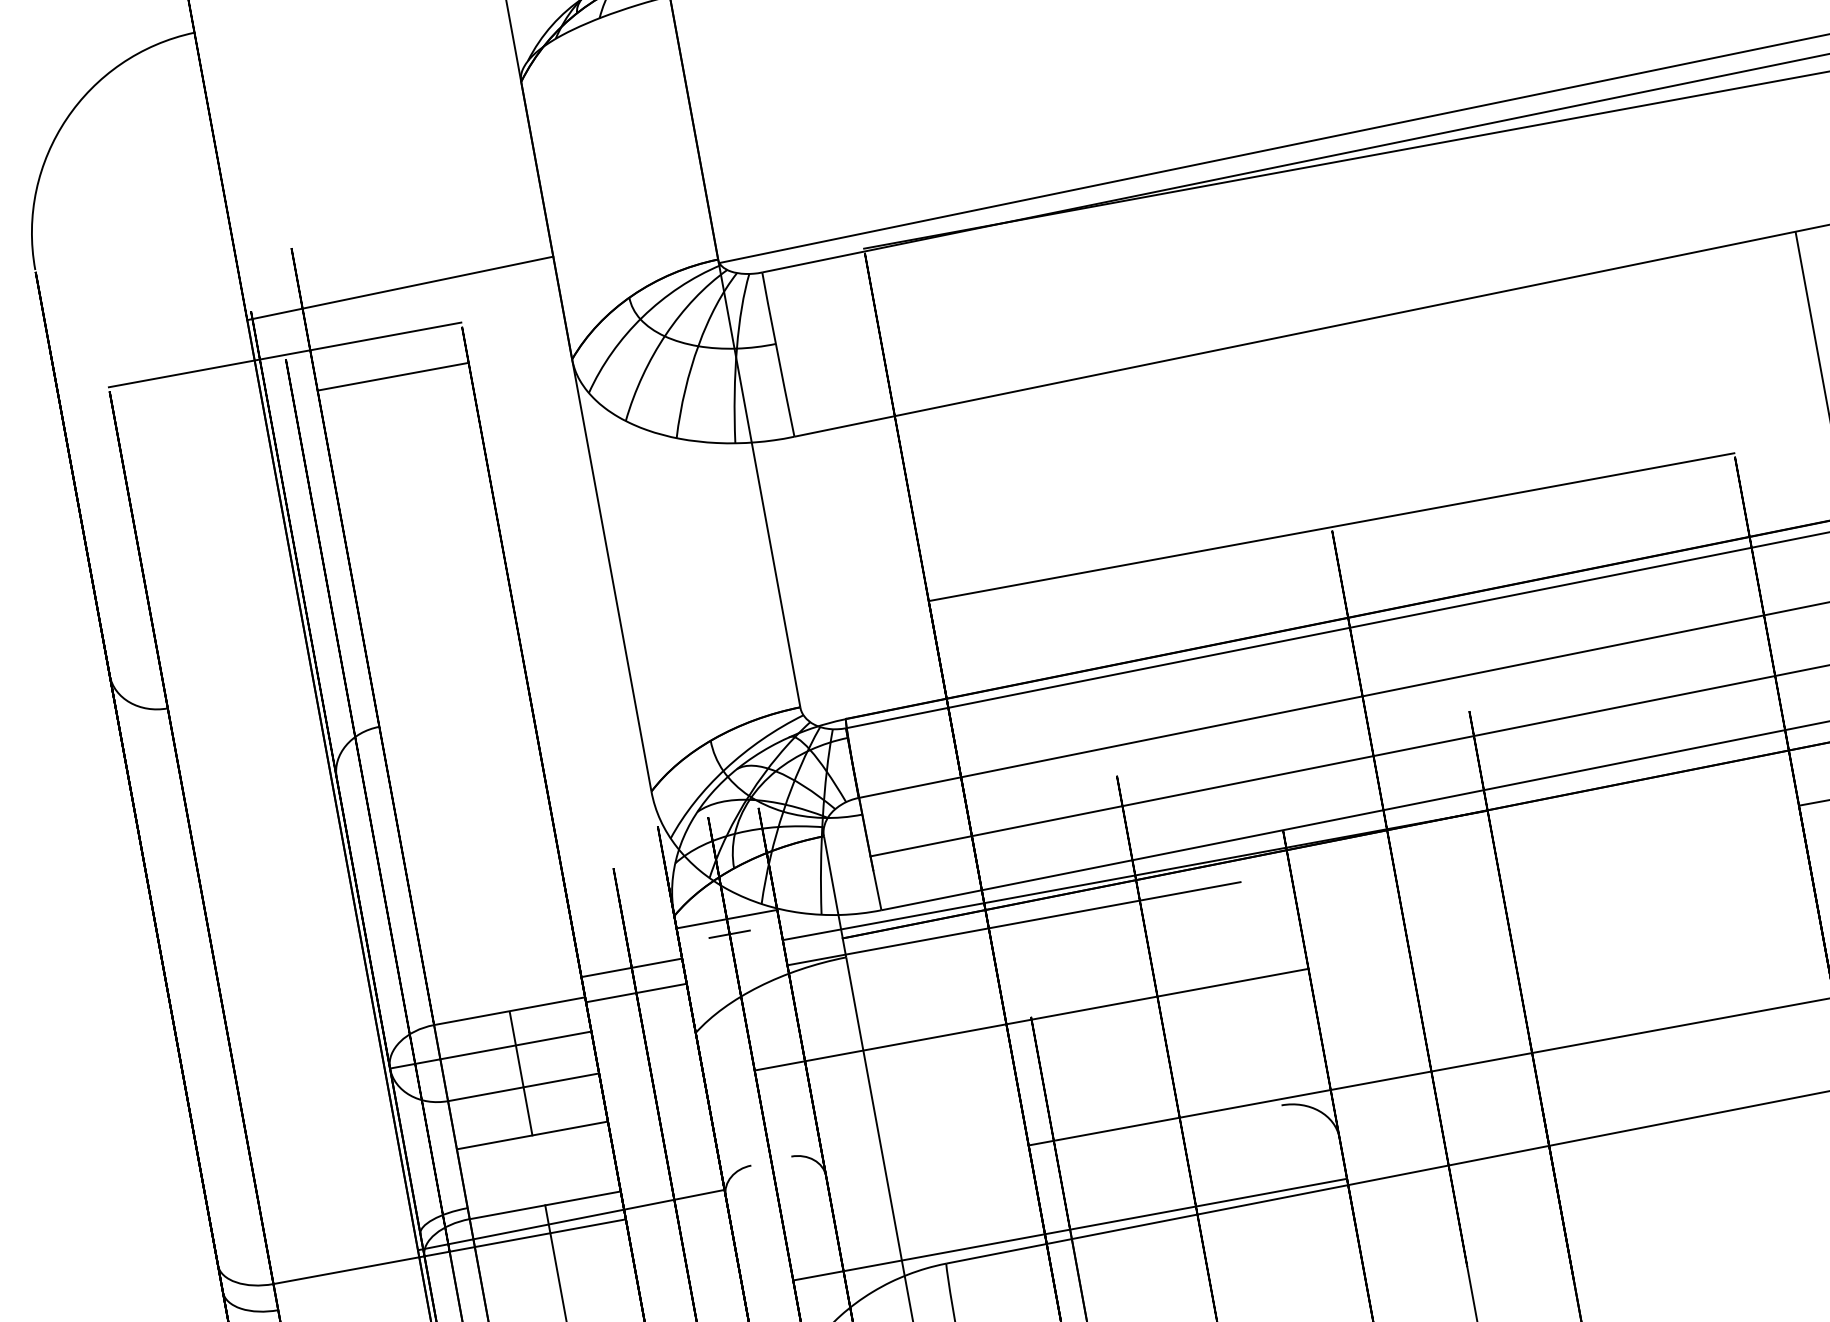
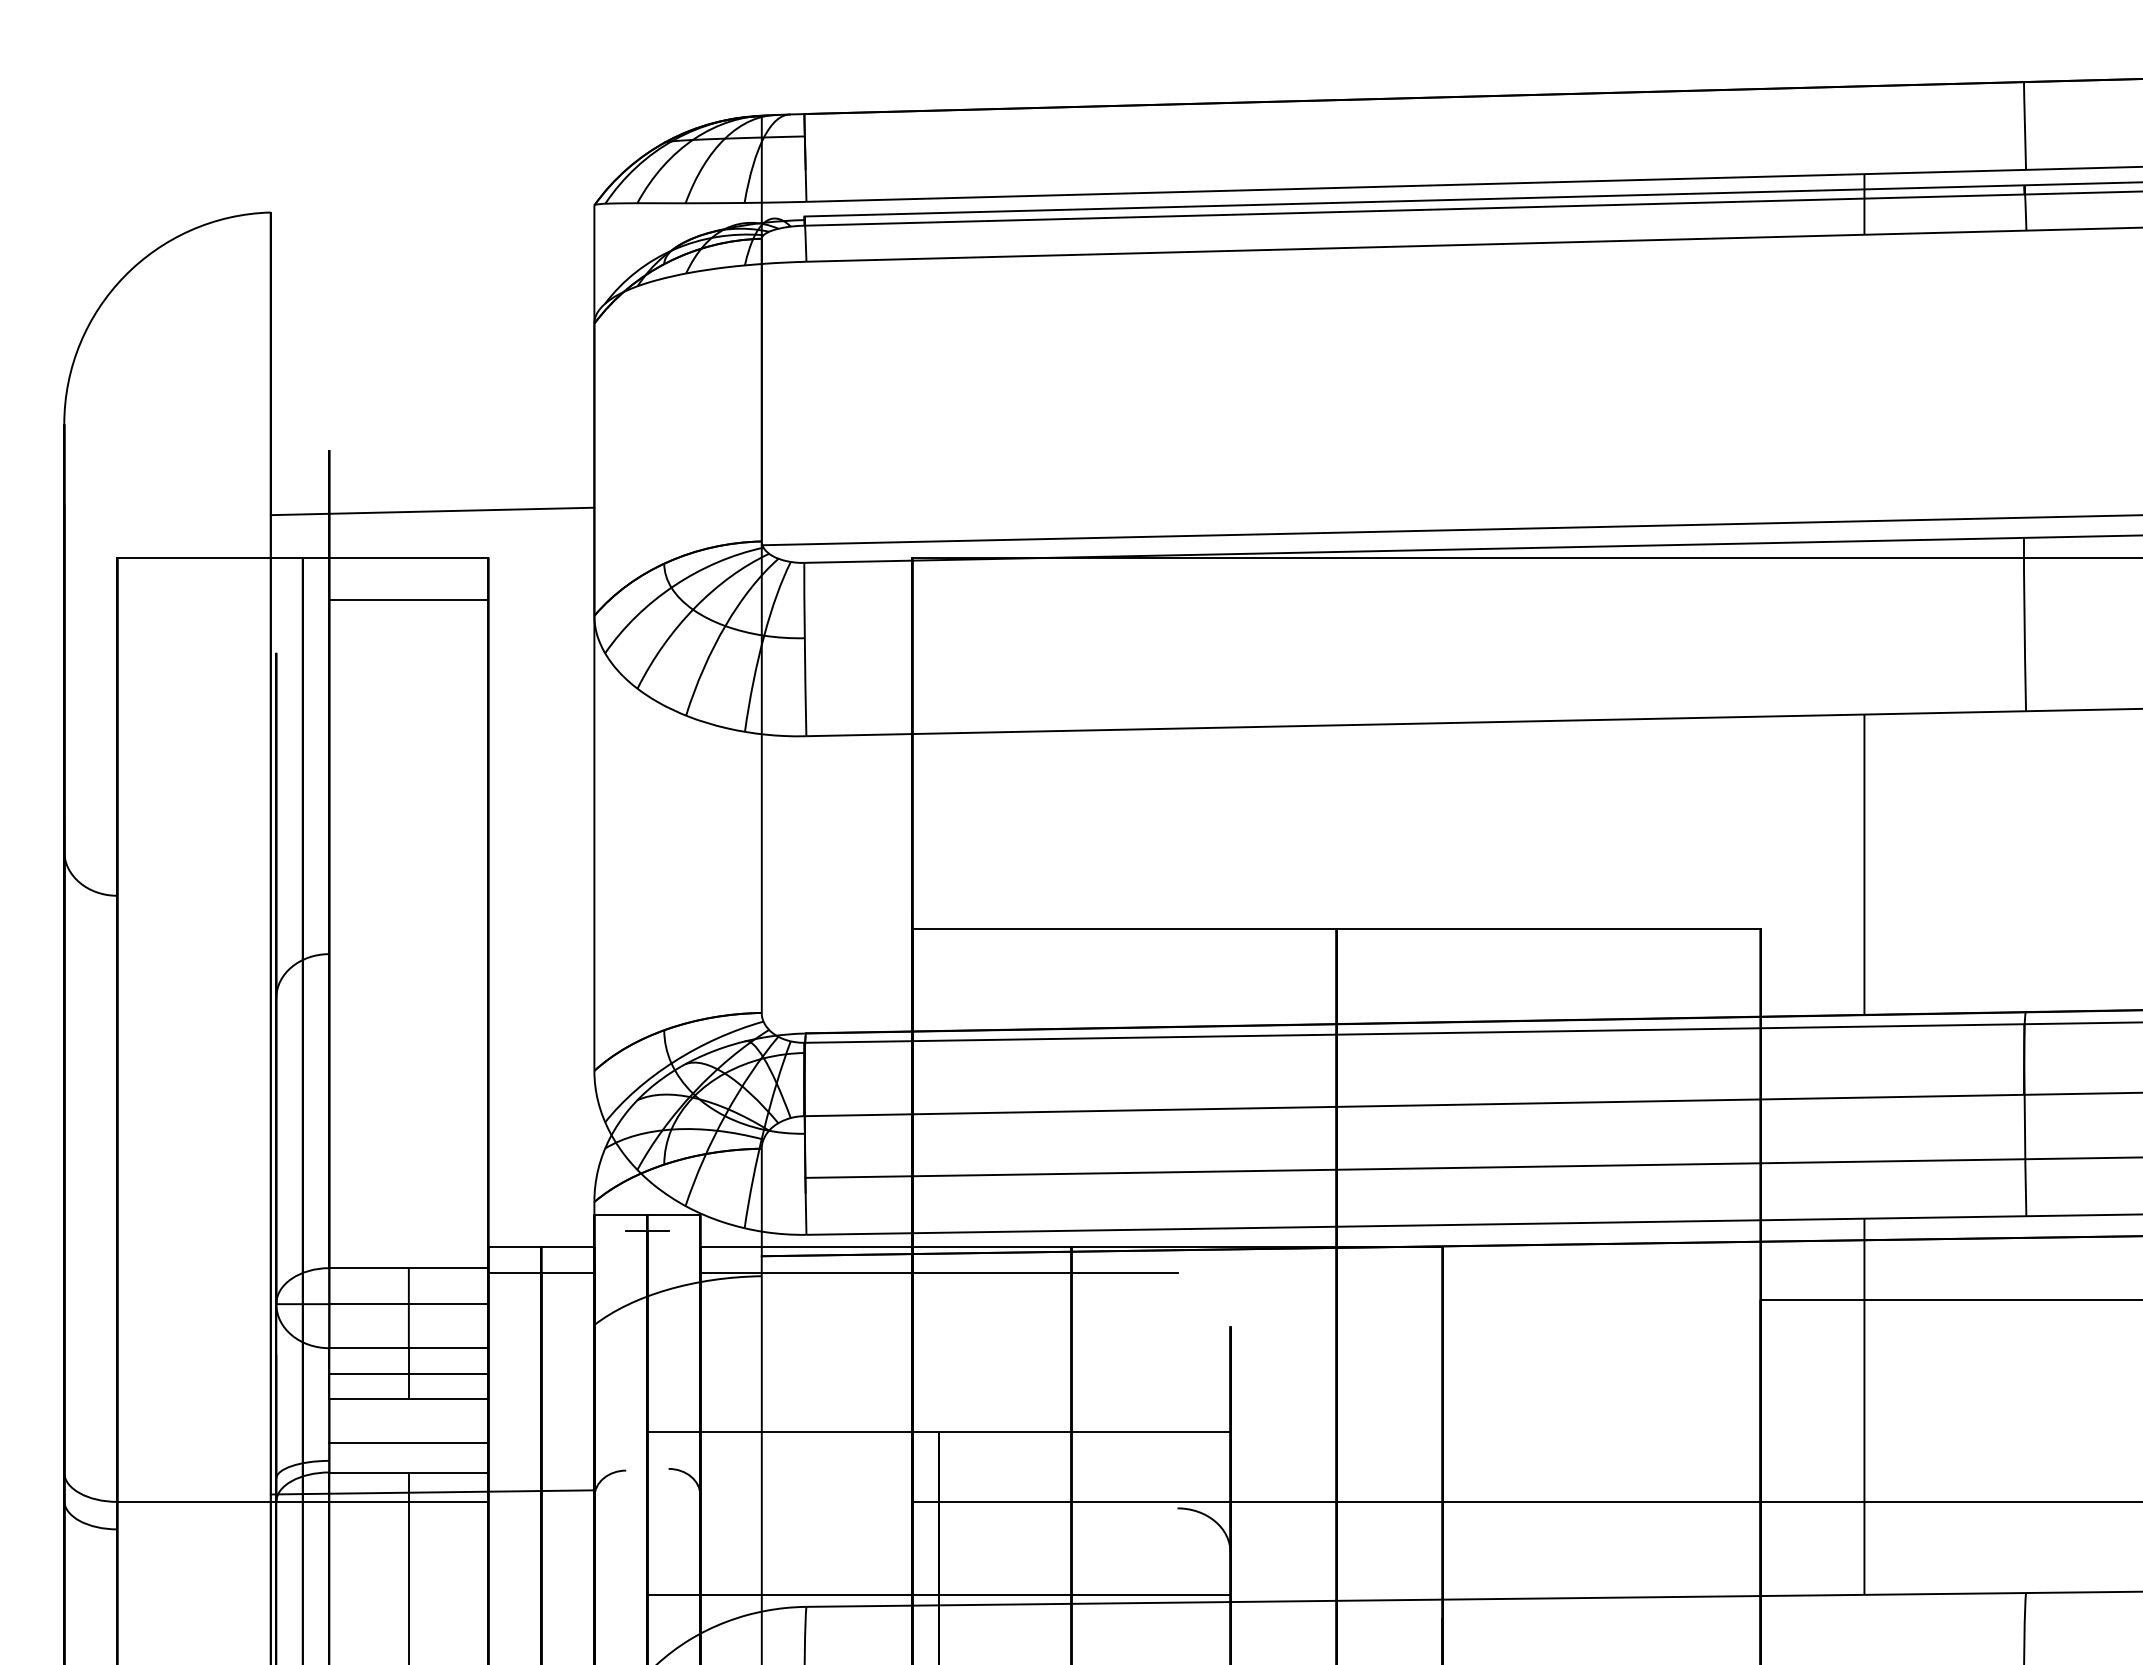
line: (1031, 1019) -> (938, 1432), moved
line: (527, 1111) -> (408, 1373), added
line: (539, 1177) -> (408, 1443), added

